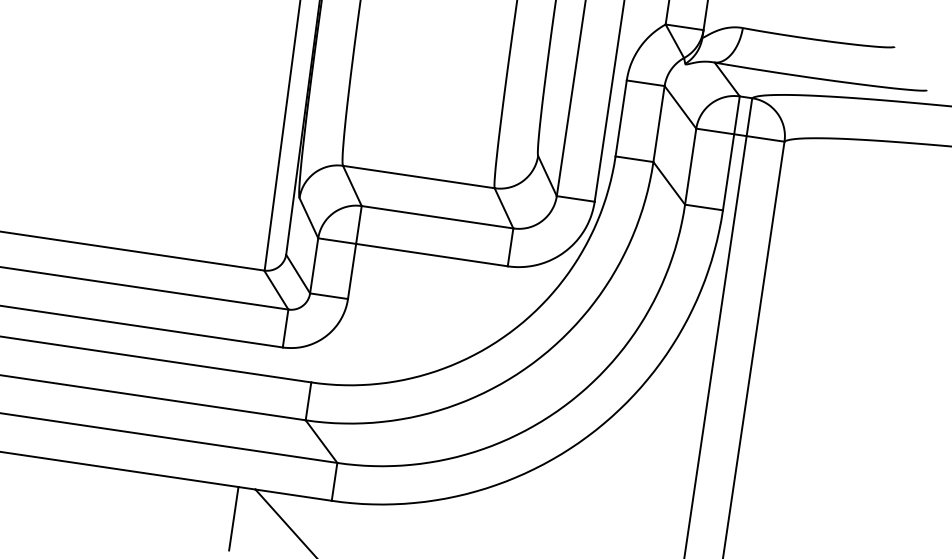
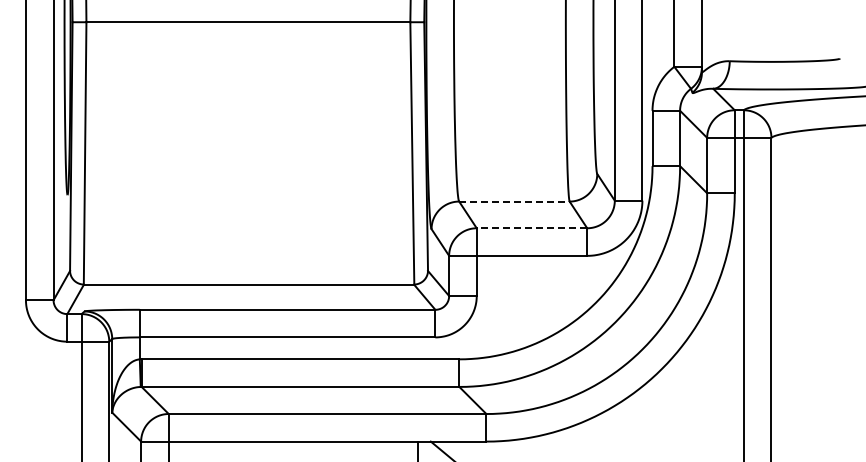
line: (418, 176) -> (514, 201), solid -> dashed
line: (436, 217) -> (531, 228), solid -> dashed

